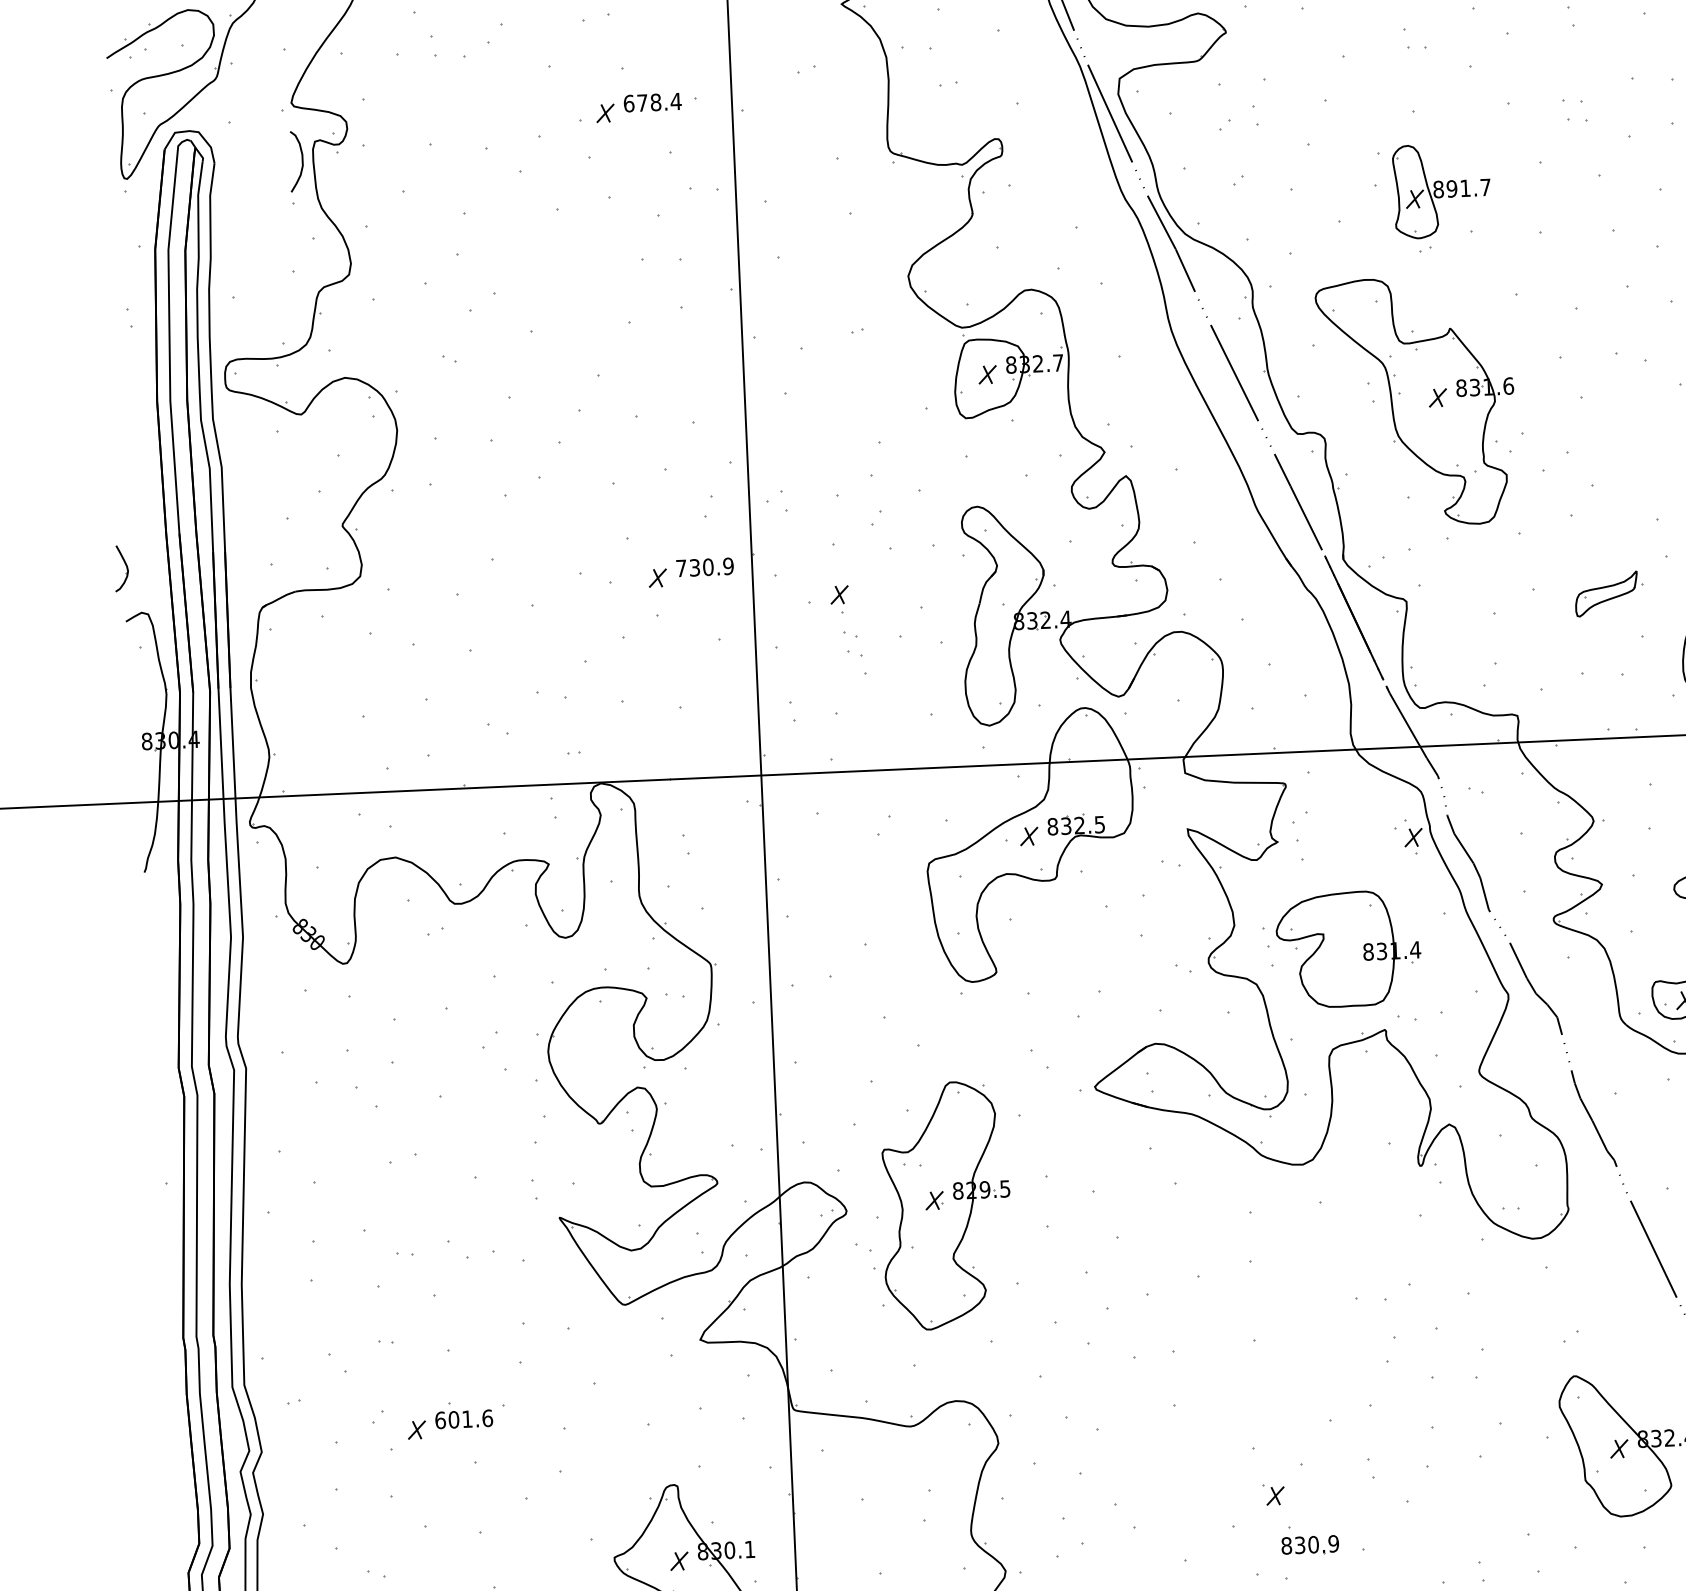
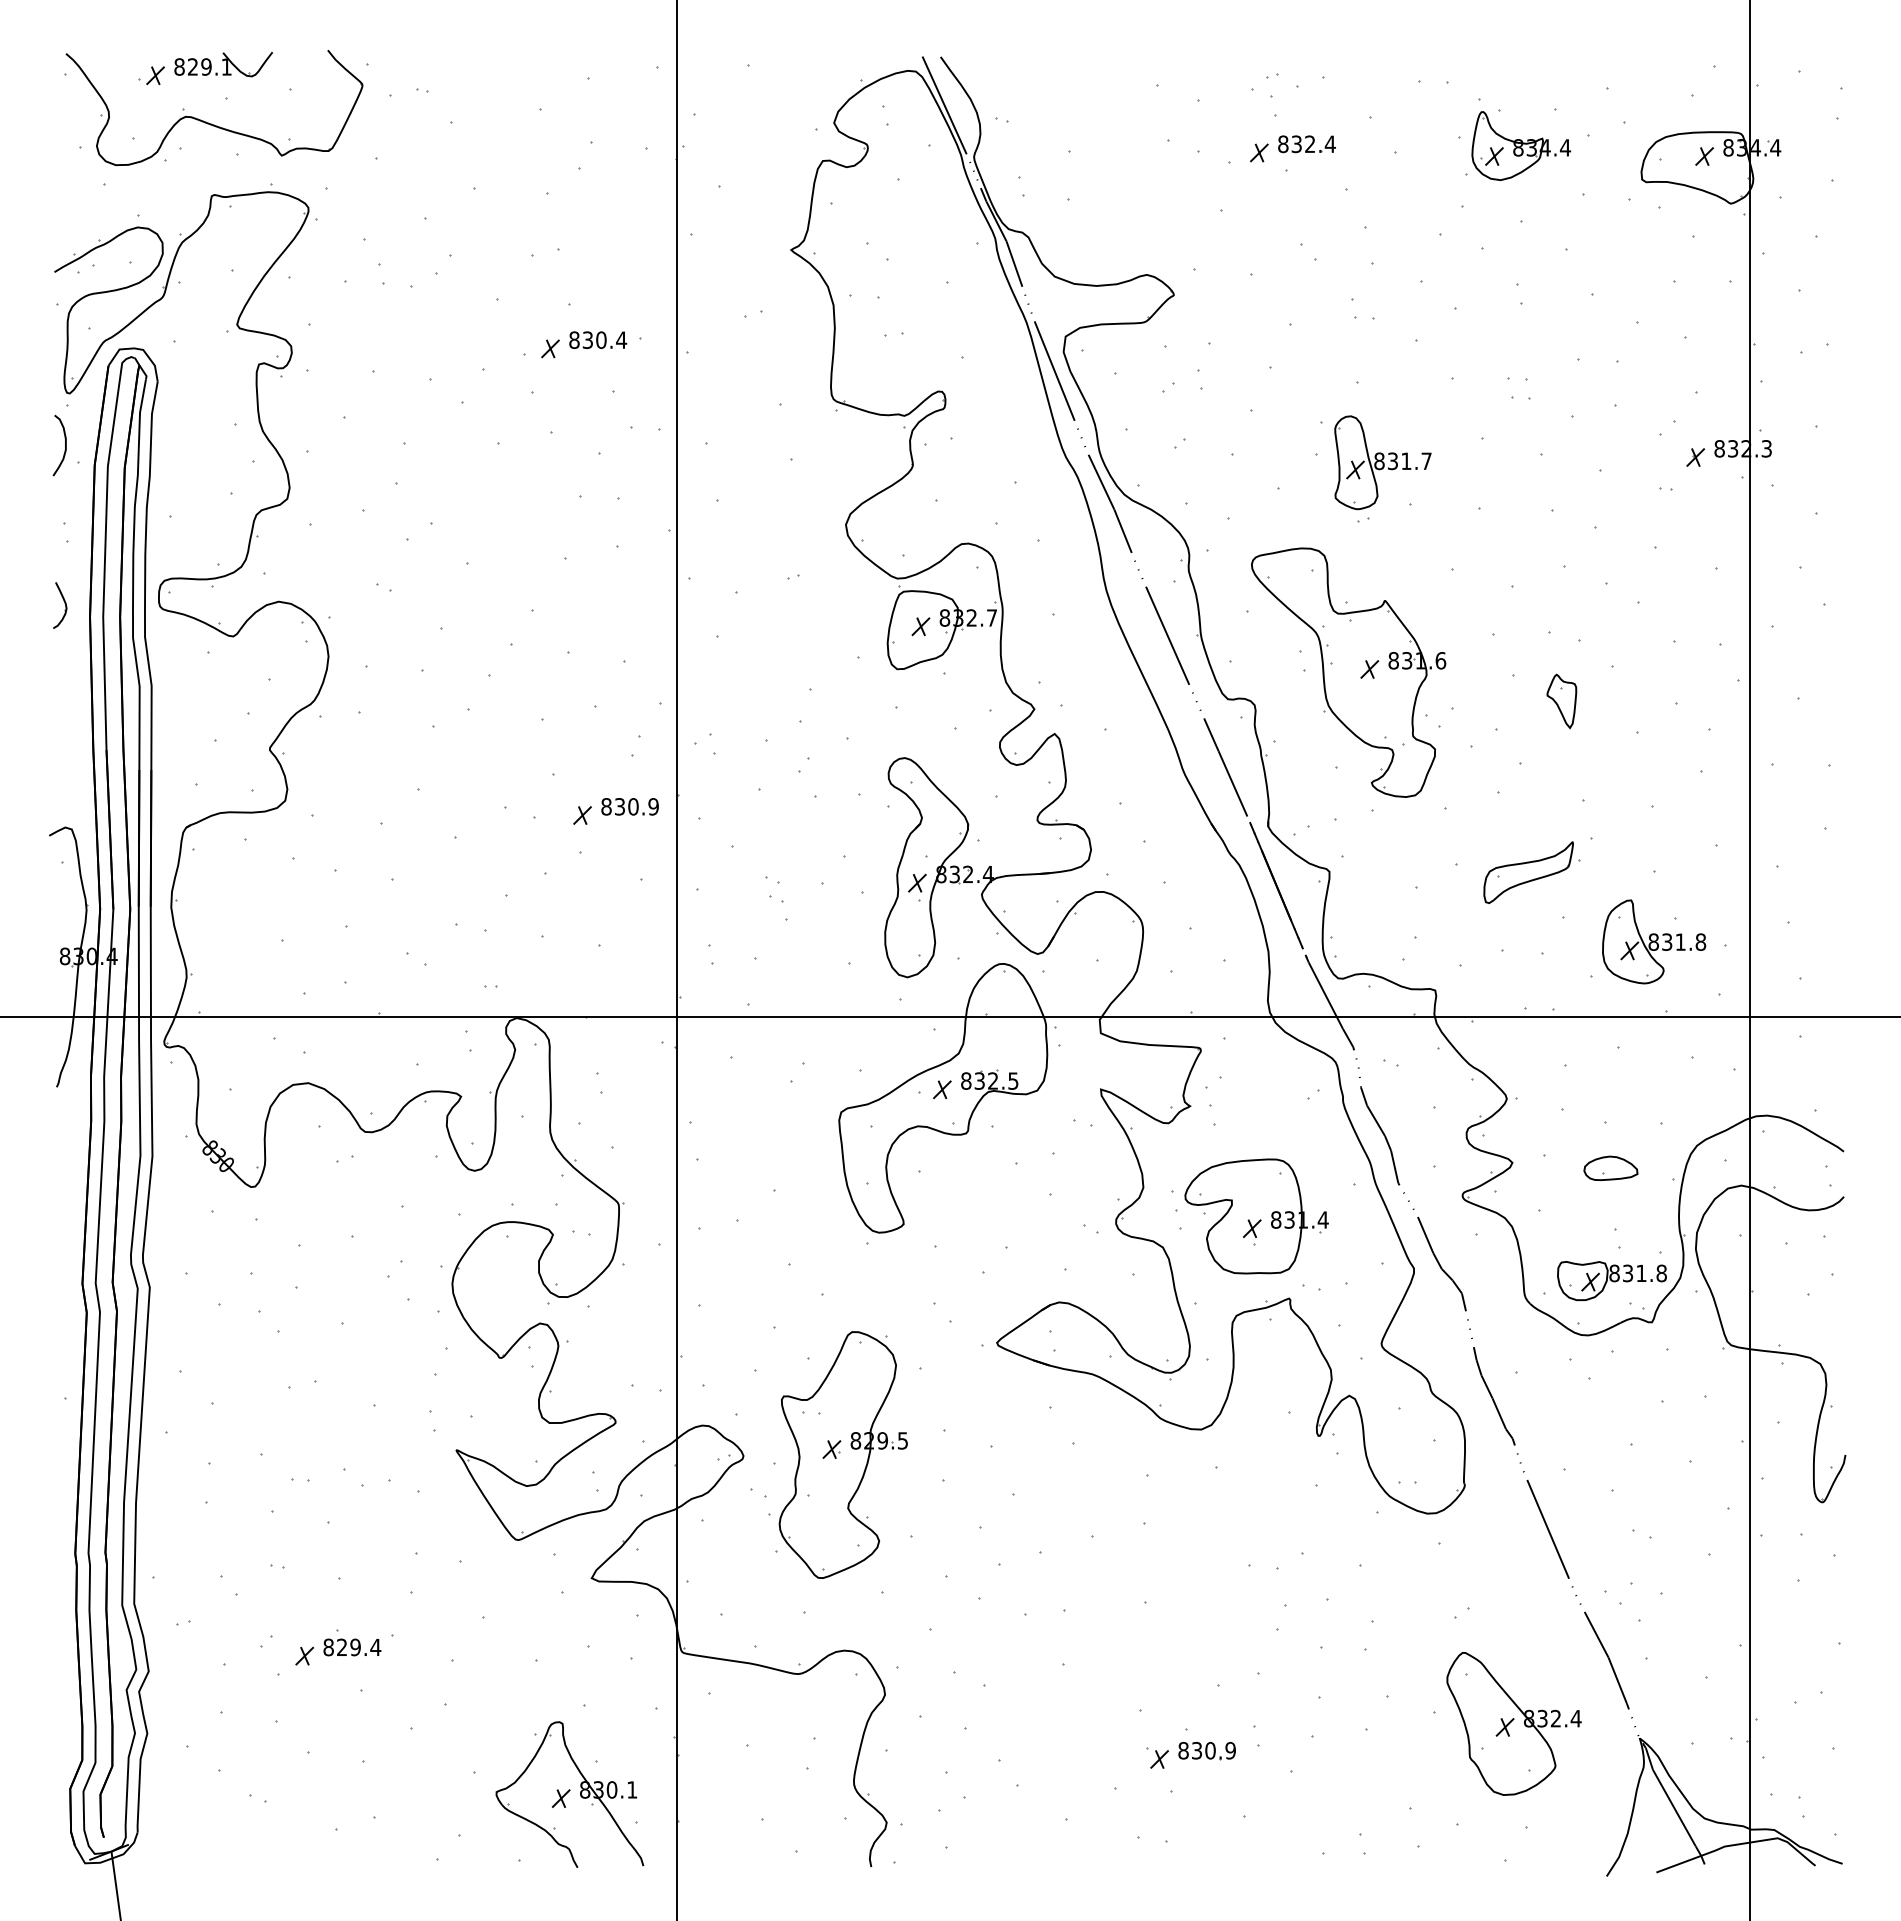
text: (642, 102) -> (587, 339), 678.4 -> 830.4
curve: (302, 161) -> (65, 445), moved
text: (1451, 188) -> (1392, 460), 891.7 -> 831.7
part: (1630, 421) -> (1561, 701), added
part: (121, 568) -> (60, 605), moved
text: (681, 568) -> (606, 806), 730.9 -> 830.9
part: (1608, 593) -> (1531, 872), size x1.43
part: (839, 599) -> (917, 887), moved
part: (1414, 841) -> (1252, 1232), moved
text: (464, 1419) -> (352, 1647), 601.6 -> 829.4
part: (1309, 1545) -> (1206, 1751), moved

